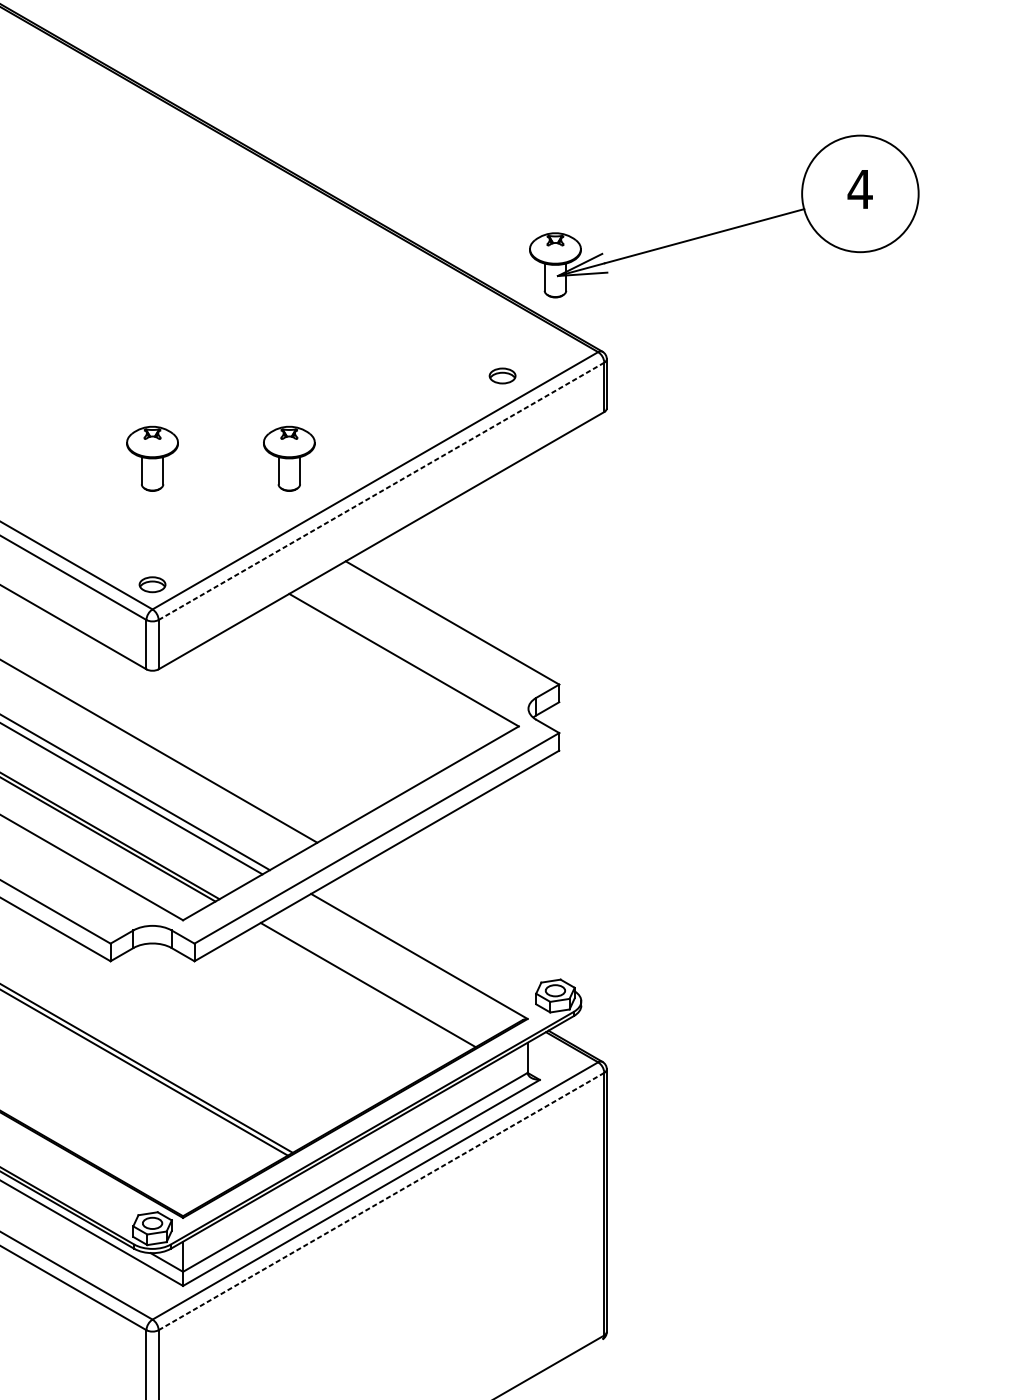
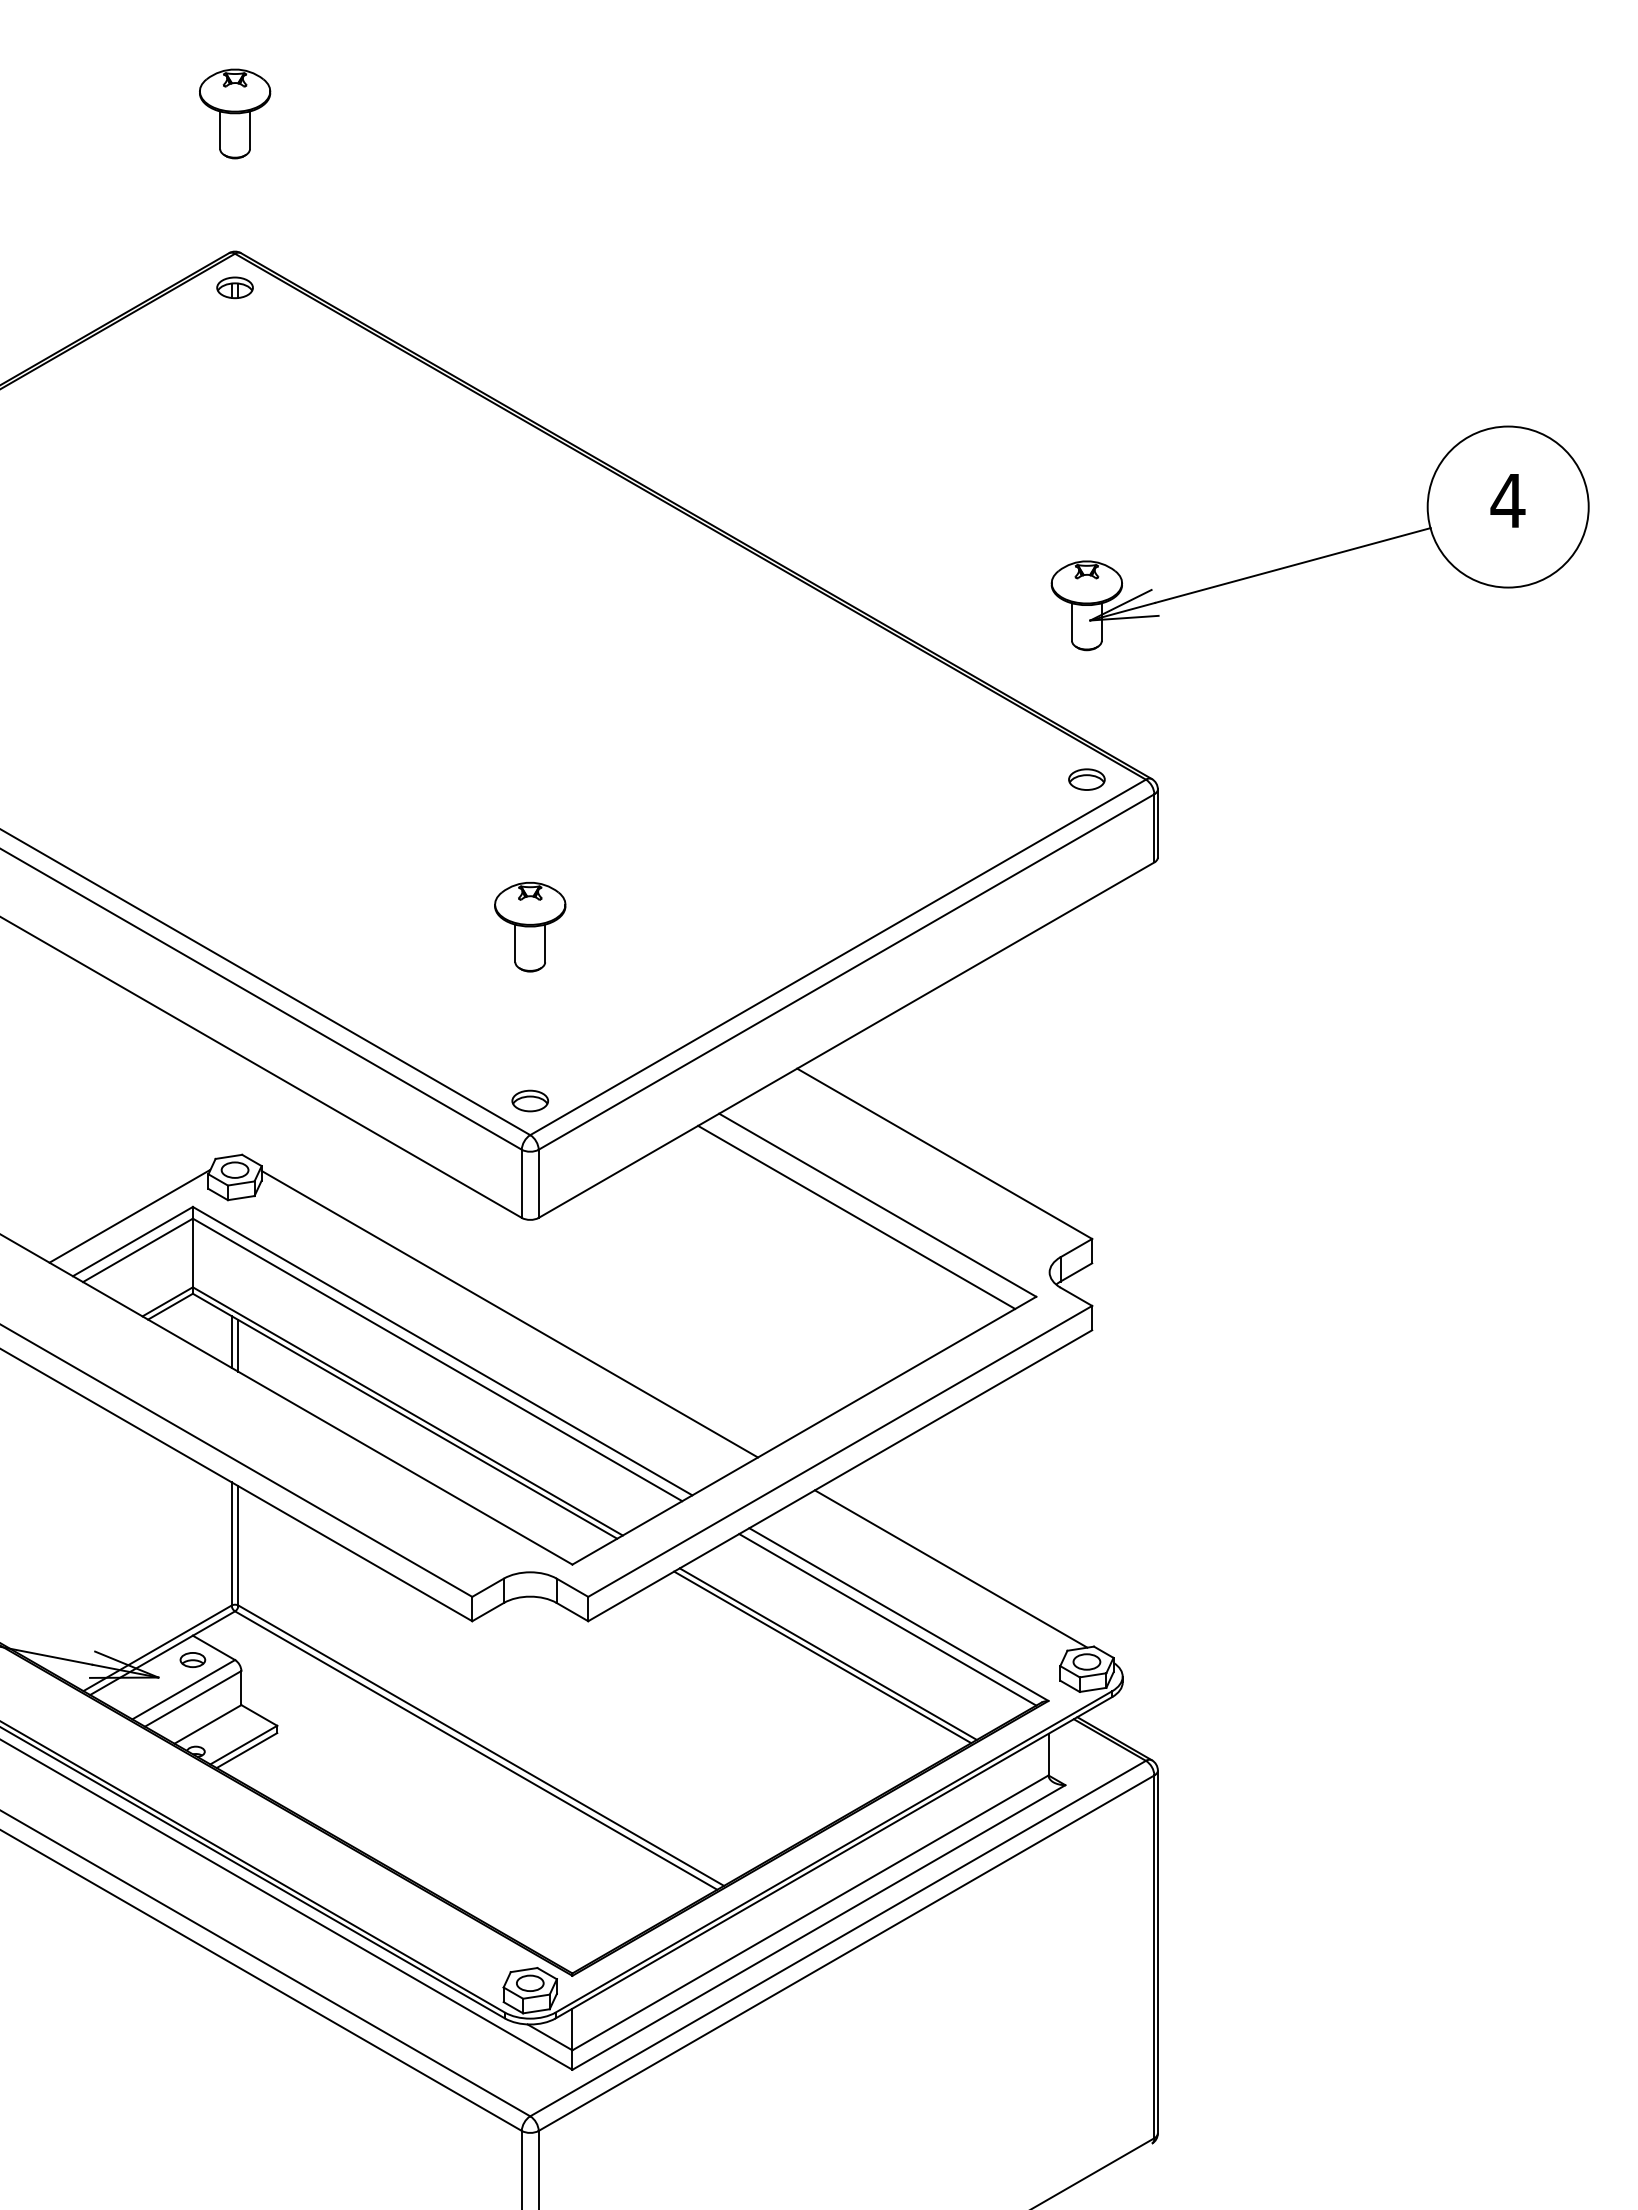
part: (728, 228) -> (1325, 555), moved
part: (502, 375) -> (1086, 779), moved
part: (289, 459) -> (719, 927), removed
line: (381, 490) -> (846, 971), dashed -> solid
line: (388, 668) -> (856, 1216), added
line: (456, 923) -> (950, 1568), added
line: (411, 960) -> (887, 1619), added
line: (364, 987) -> (822, 1657), added
line: (381, 1201) -> (846, 1952), dashed -> solid

